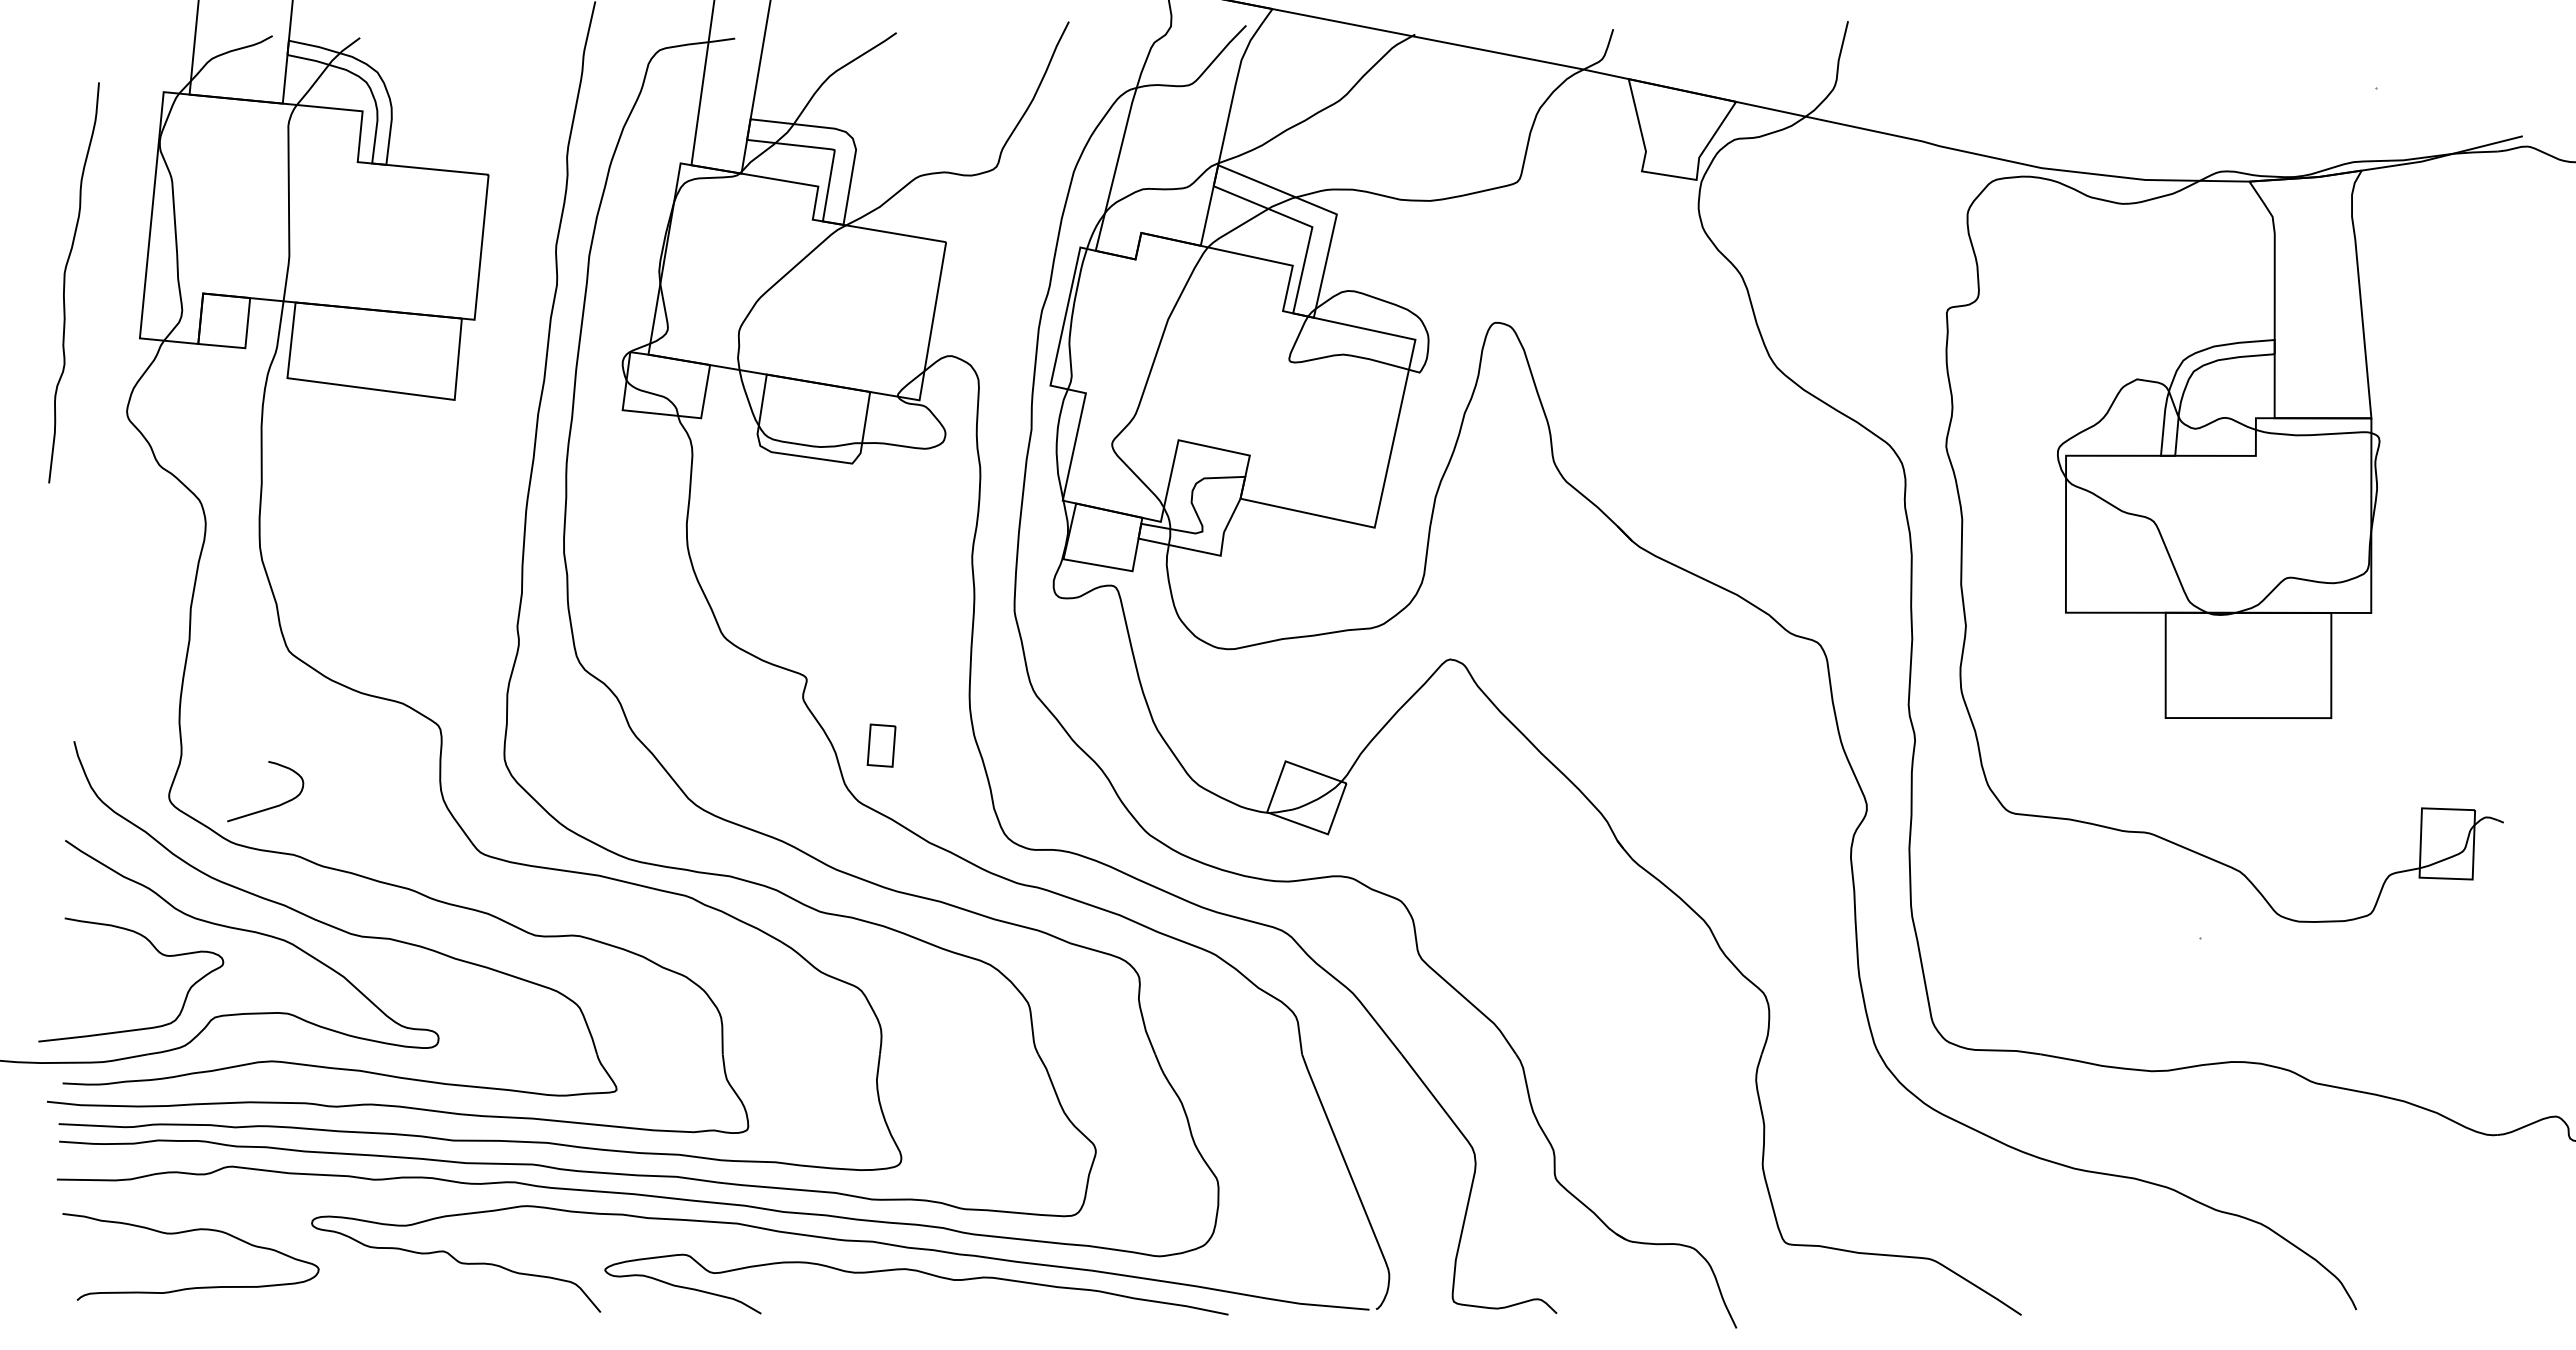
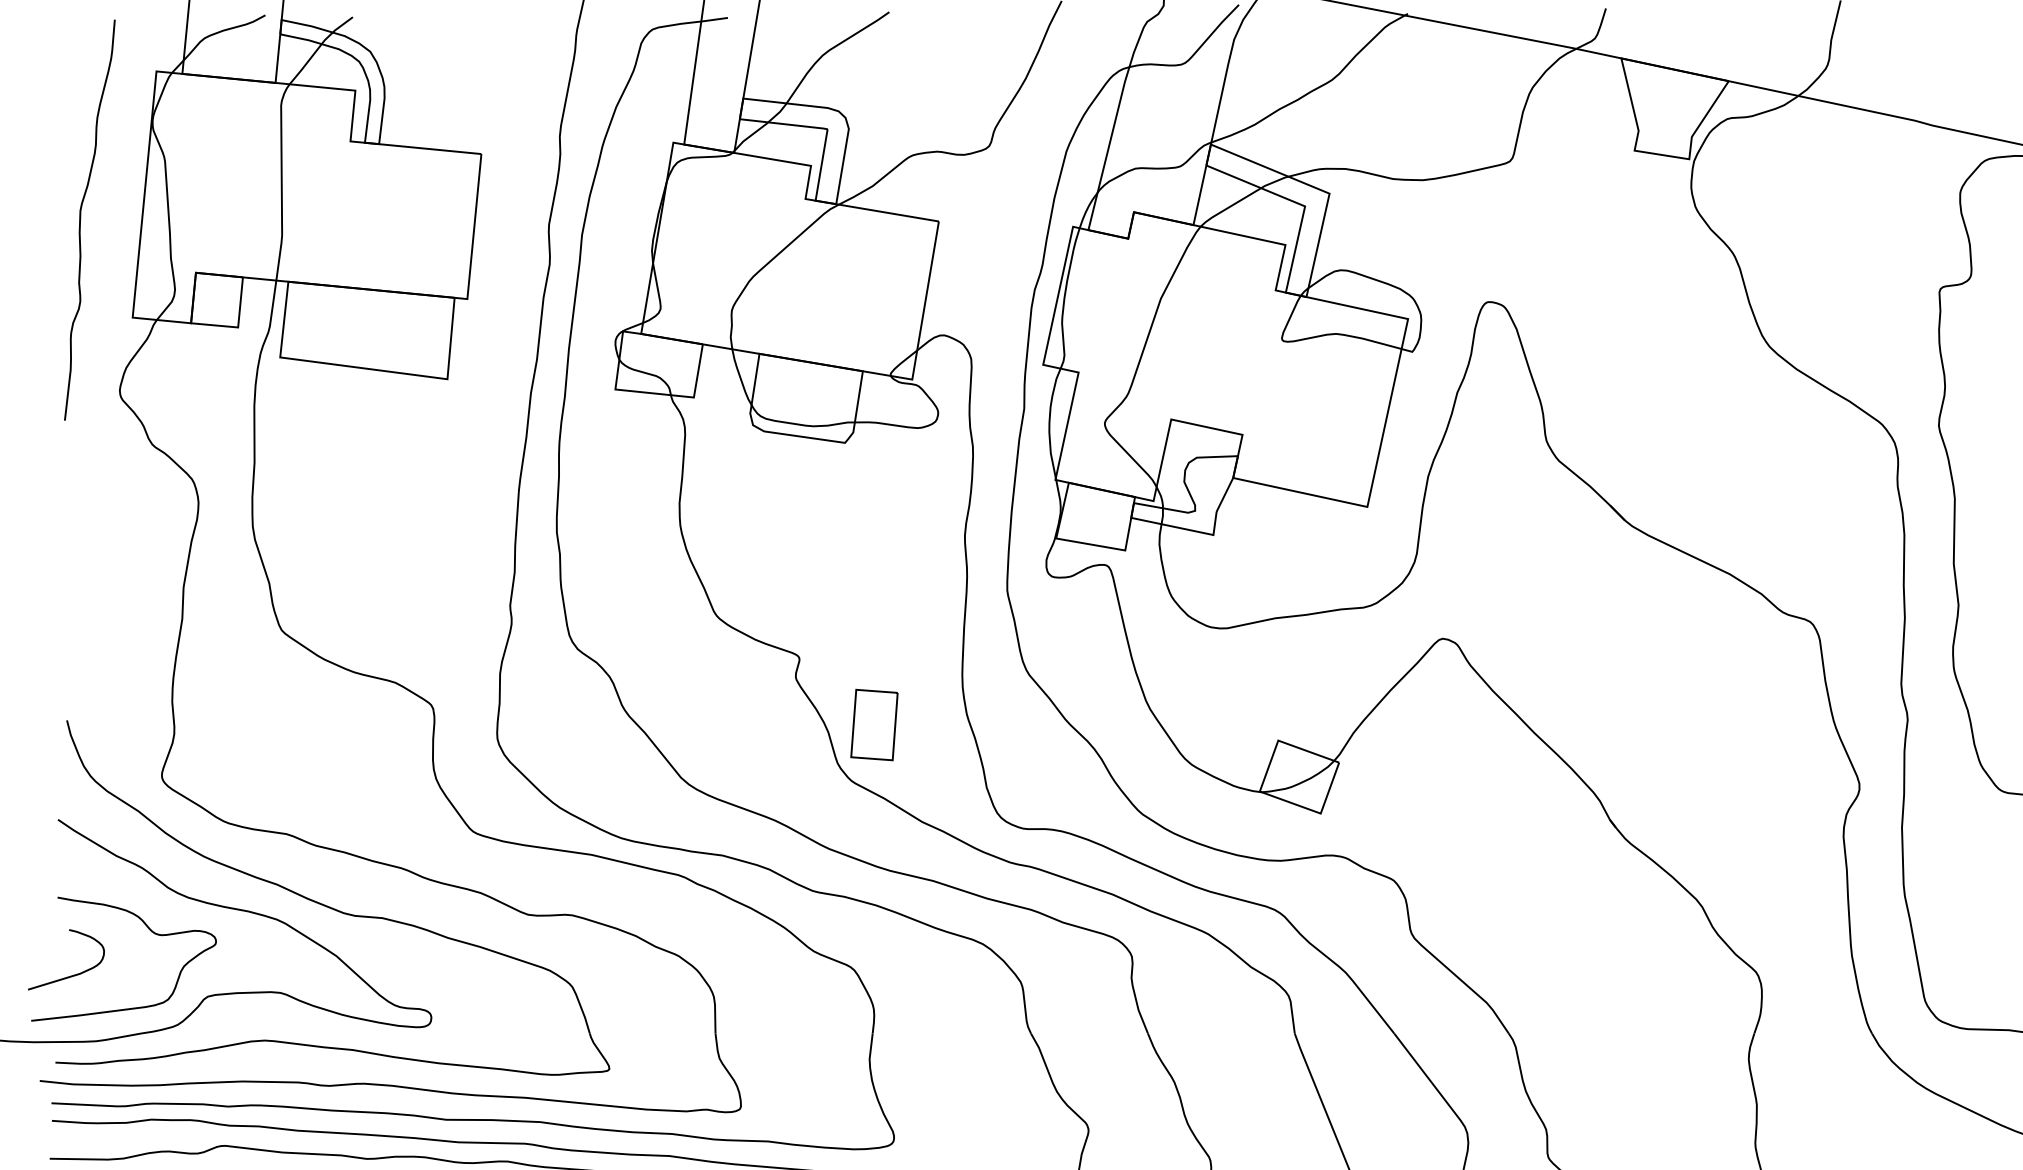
curve: (65, 282) -> (81, 219), moved
part: (881, 745) -> (874, 724), size x1.67
curve: (269, 807) -> (70, 975), moved

